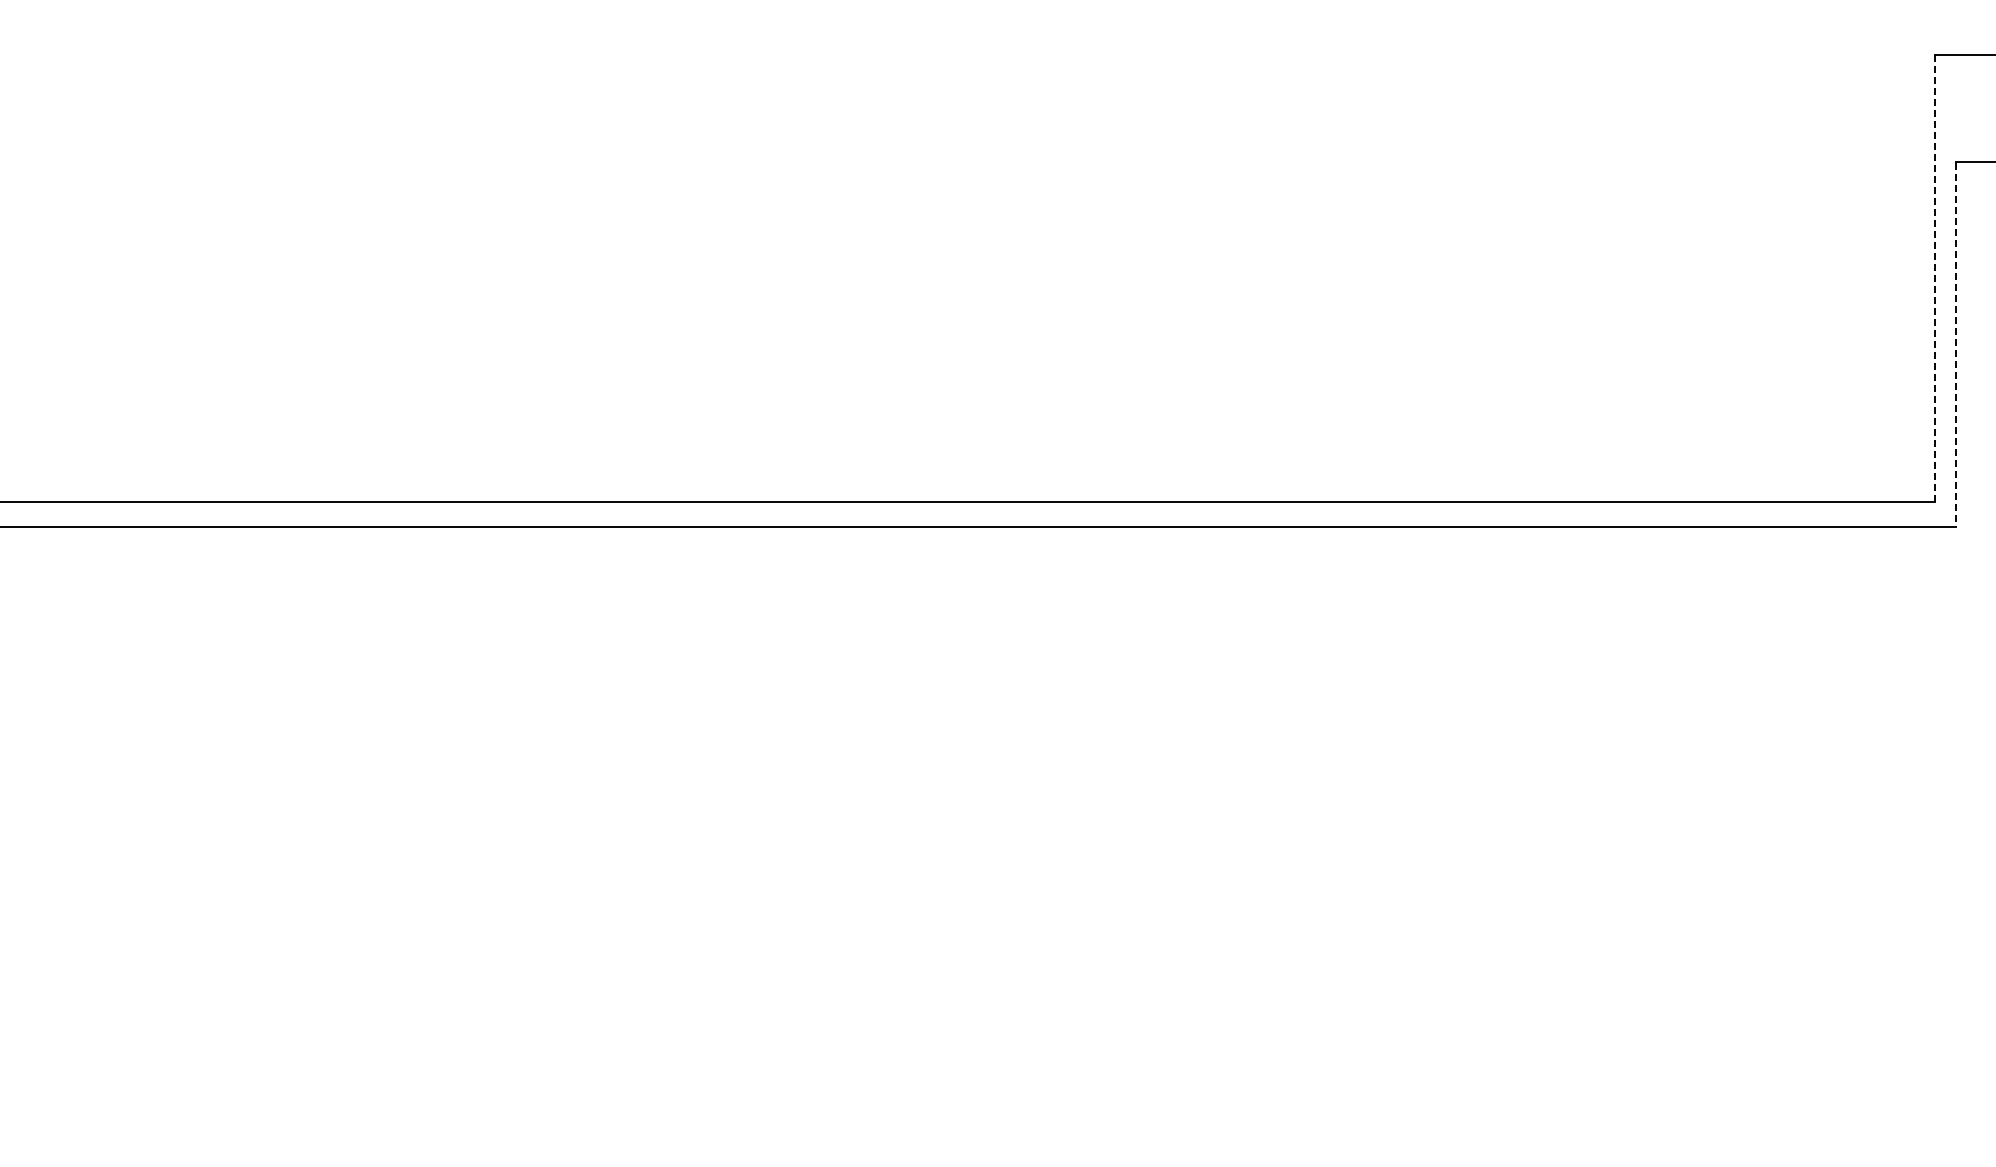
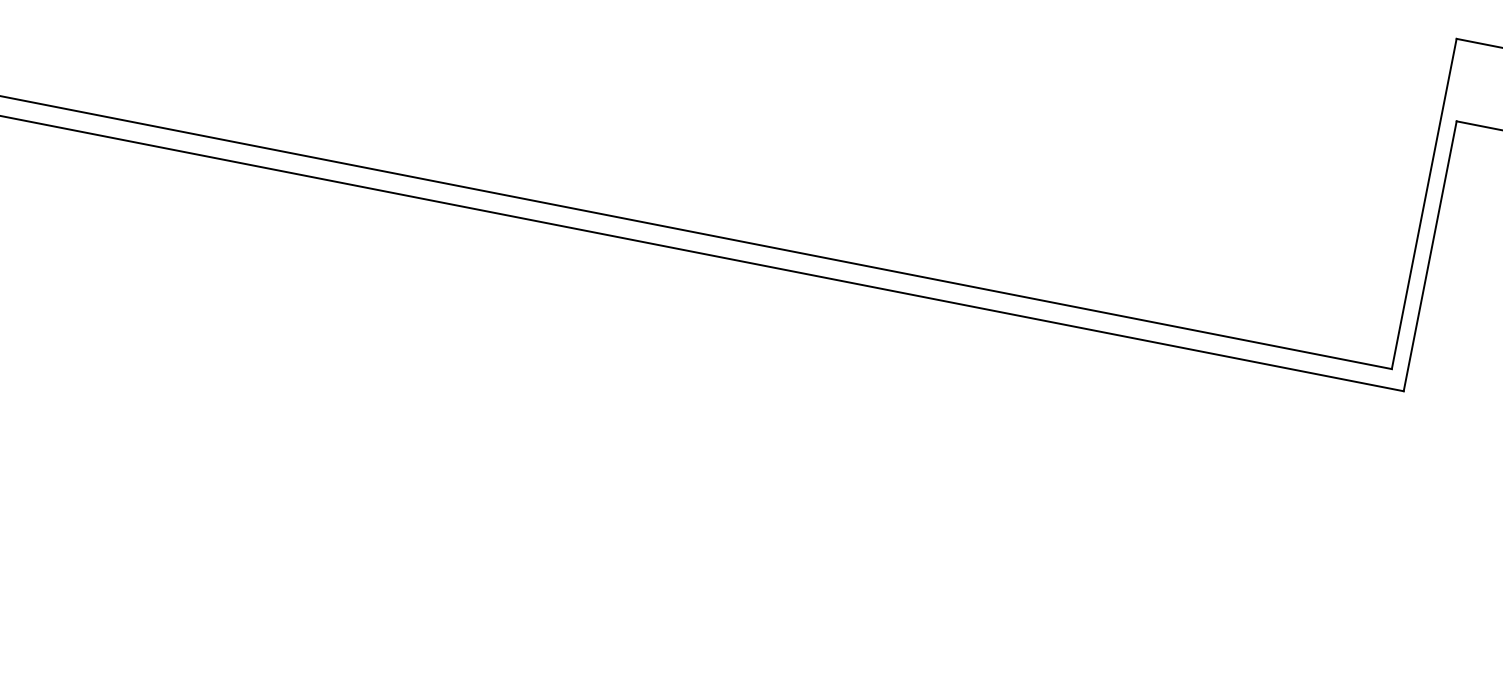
line: (1934, 278) -> (1424, 204), dashed -> solid
line: (1955, 345) -> (1429, 256), dashed -> solid

